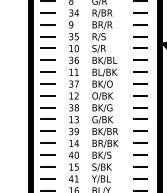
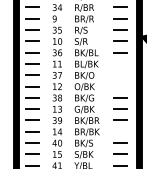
line: (140, 71) -> (120, 63), removed
line: (140, 83) -> (120, 74), removed
line: (140, 95) -> (120, 86), removed
line: (140, 142) -> (120, 131), removed

